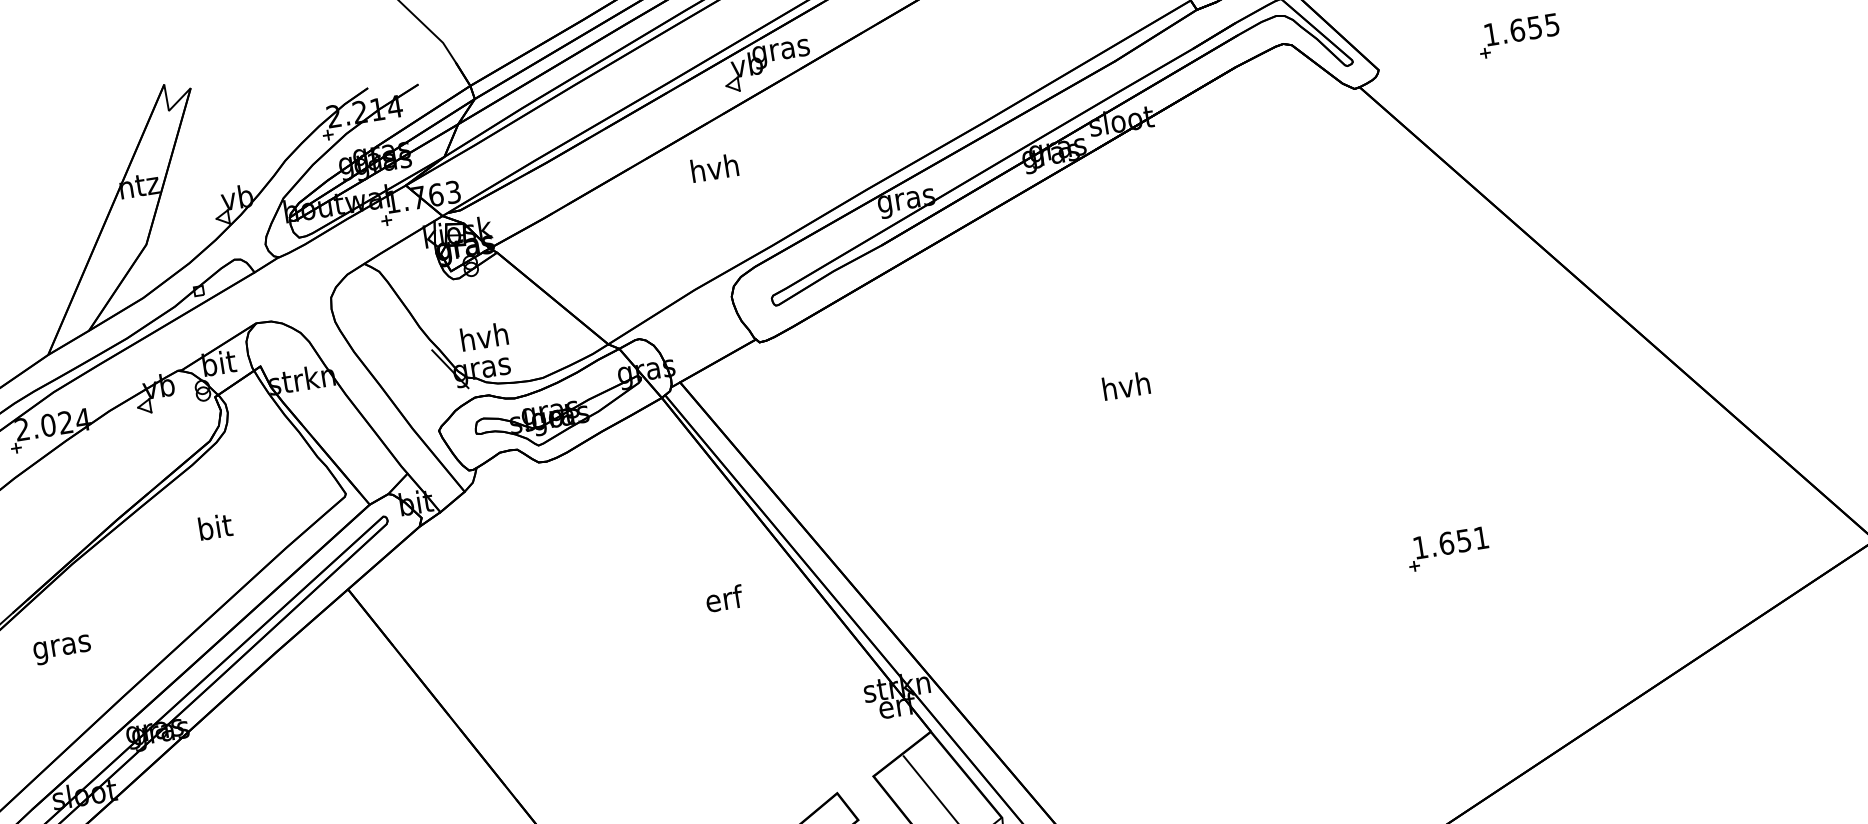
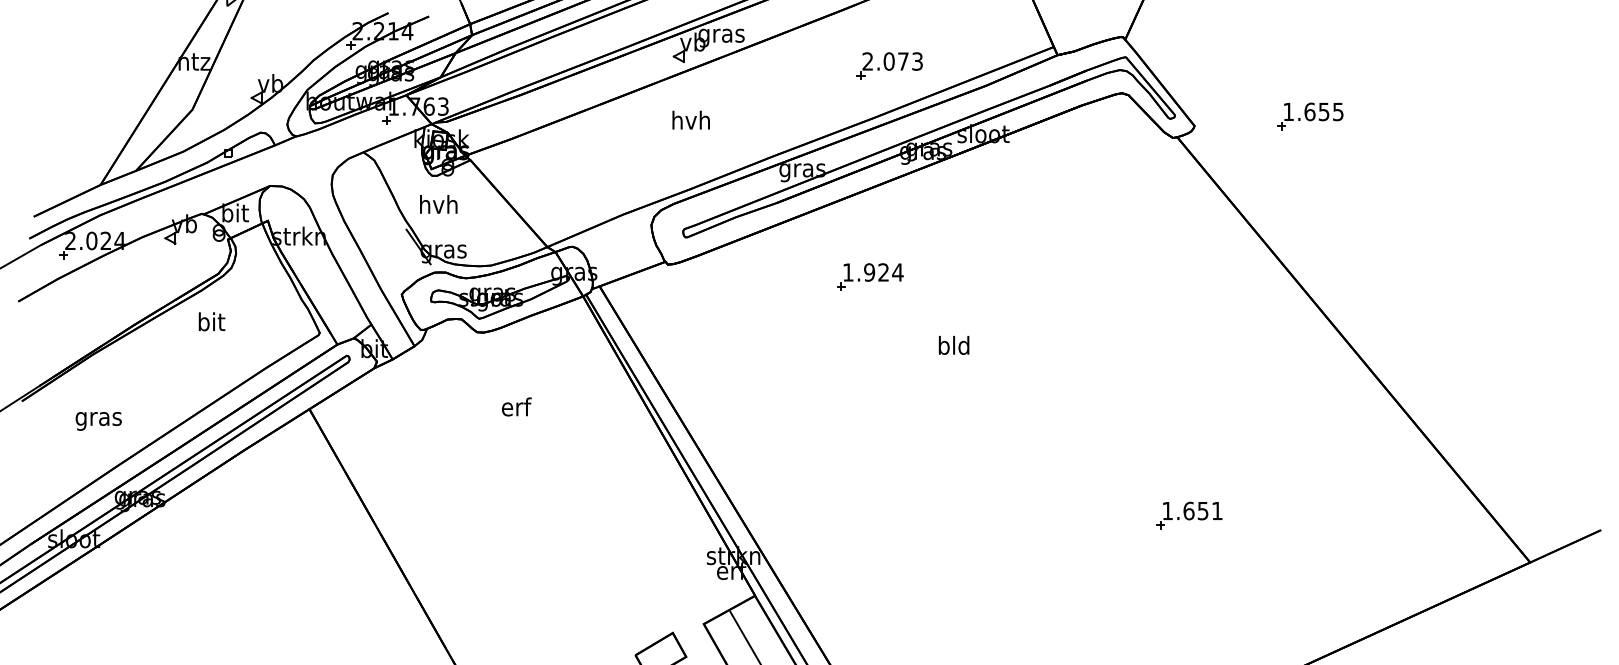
part: (992, 55) -> (889, 65), added
text: (713, 167) -> (690, 119), moved
part: (1010, 317) -> (870, 276), added
text: (484, 336) -> (438, 204), moved
text: (1125, 384) -> (953, 344), hvh -> bld
text: (214, 526) -> (211, 321), moved
text: (724, 598) -> (516, 406), moved
text: (62, 650) -> (98, 421), moved

